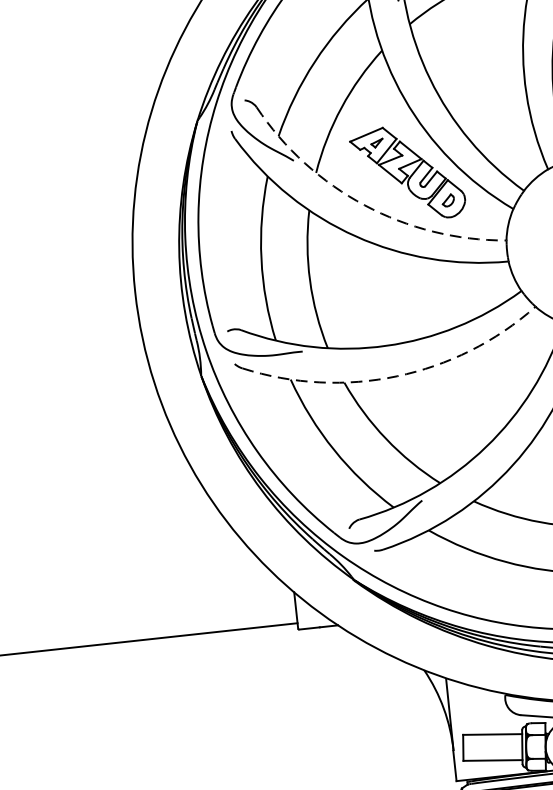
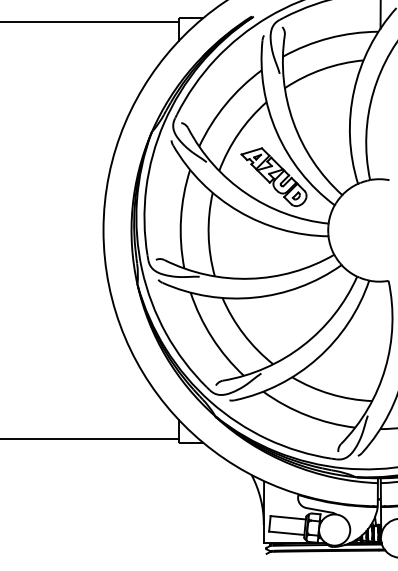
arc: (365, 205) -> (246, 193), dashed -> solid
arc: (397, 376) -> (254, 297), dashed -> solid

